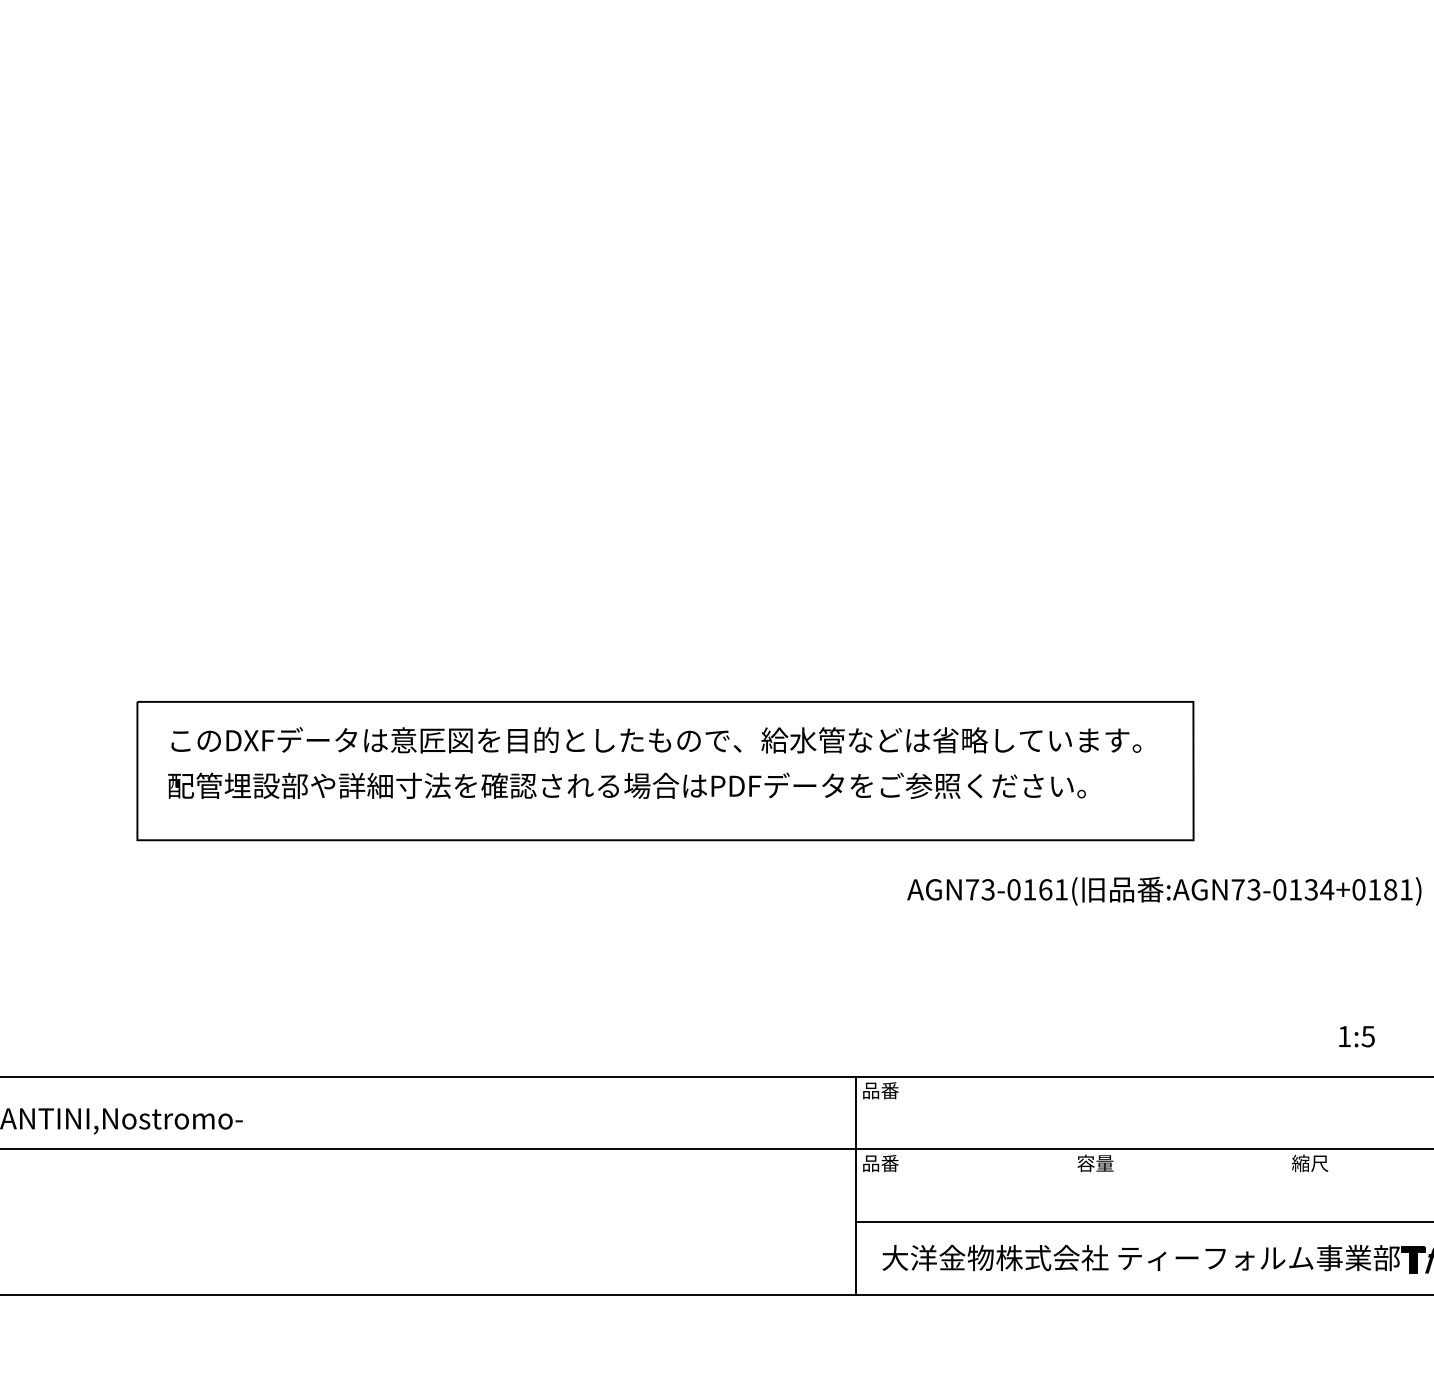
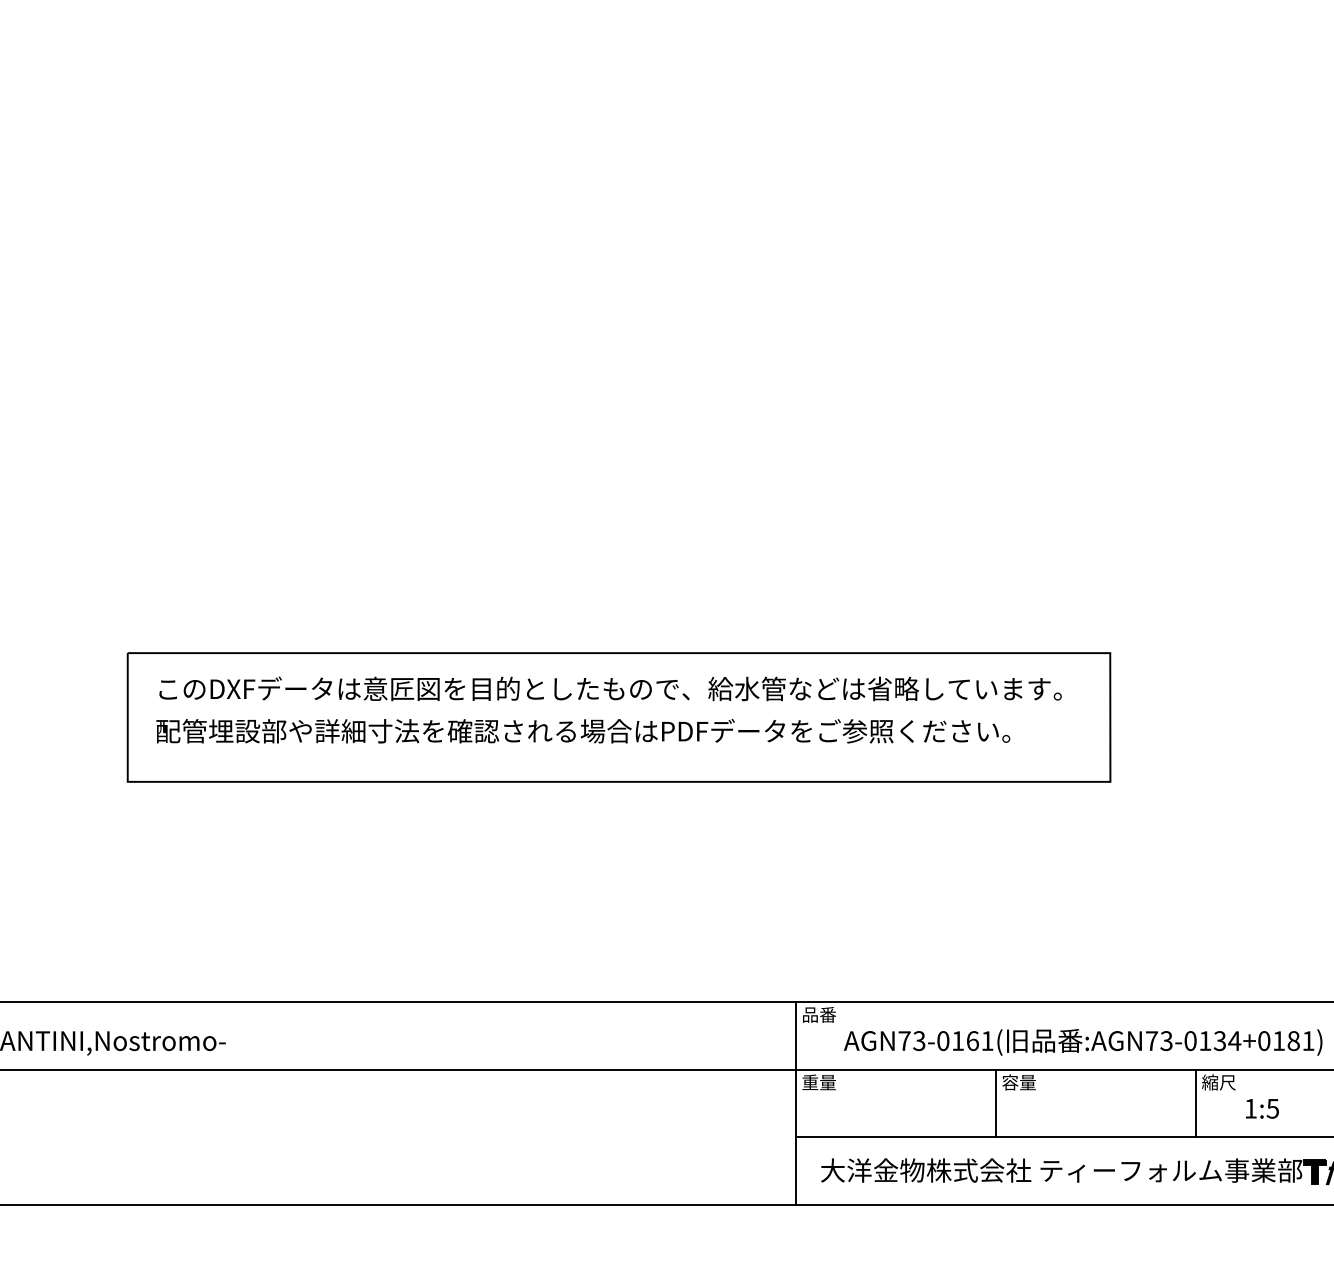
text: (1164, 890) -> (1083, 1041), moved
text: (1356, 1036) -> (1261, 1108), moved
text: (880, 1163) -> (819, 1082), 品番 -> 重量
line: (1070, 1185) -> (995, 1103), added
line: (1285, 1185) -> (1195, 1103), added

